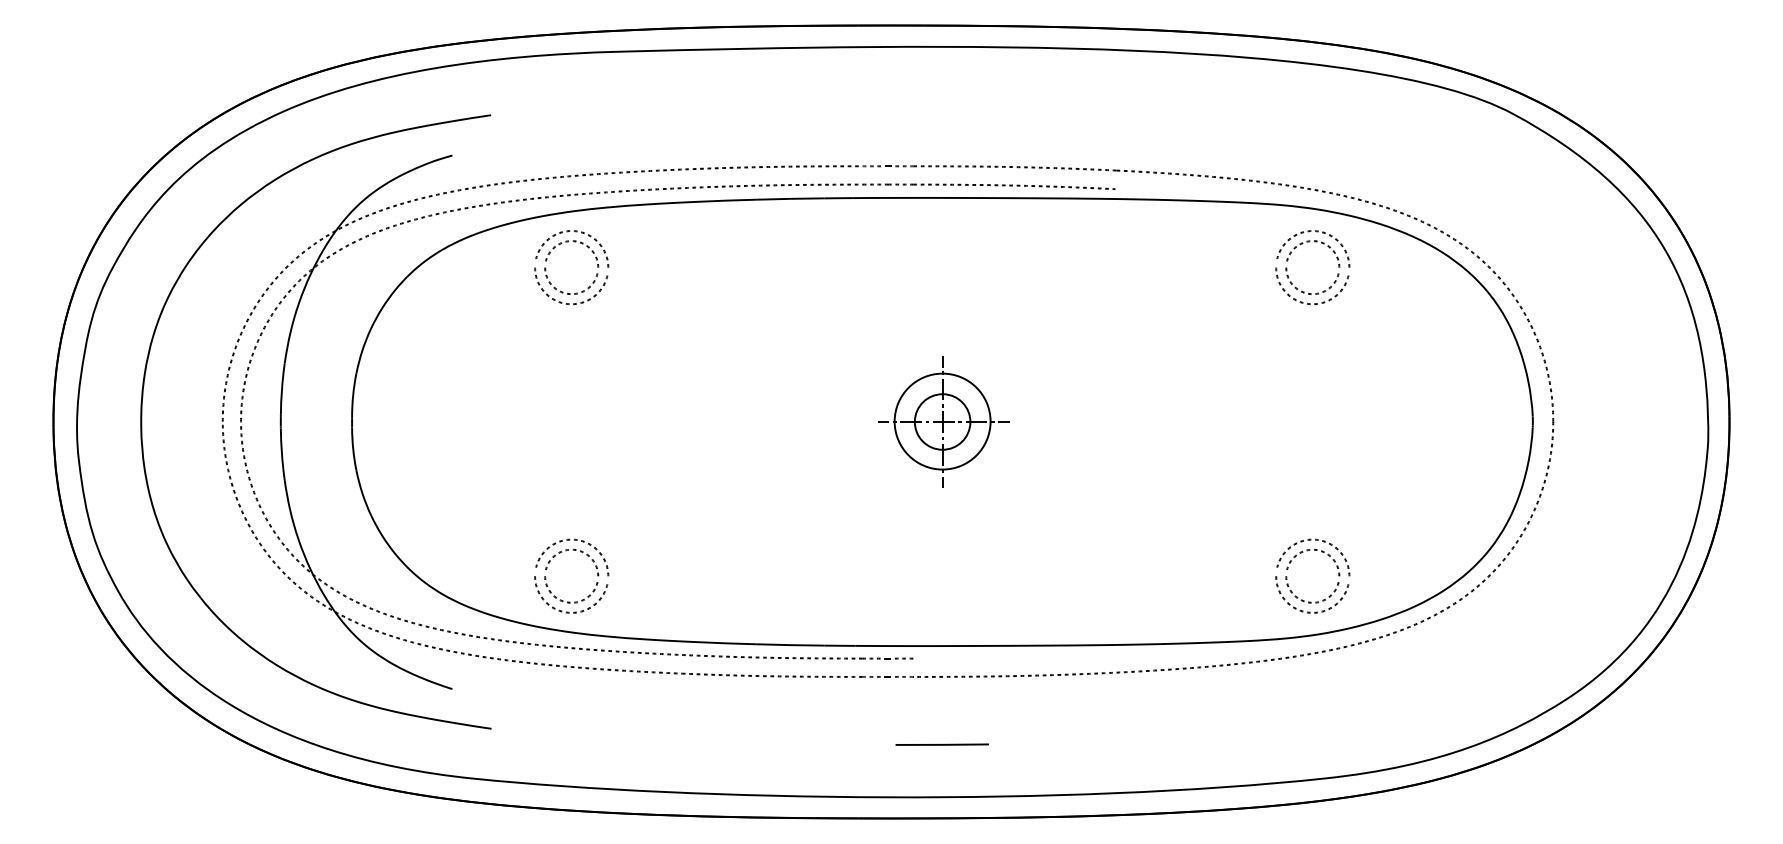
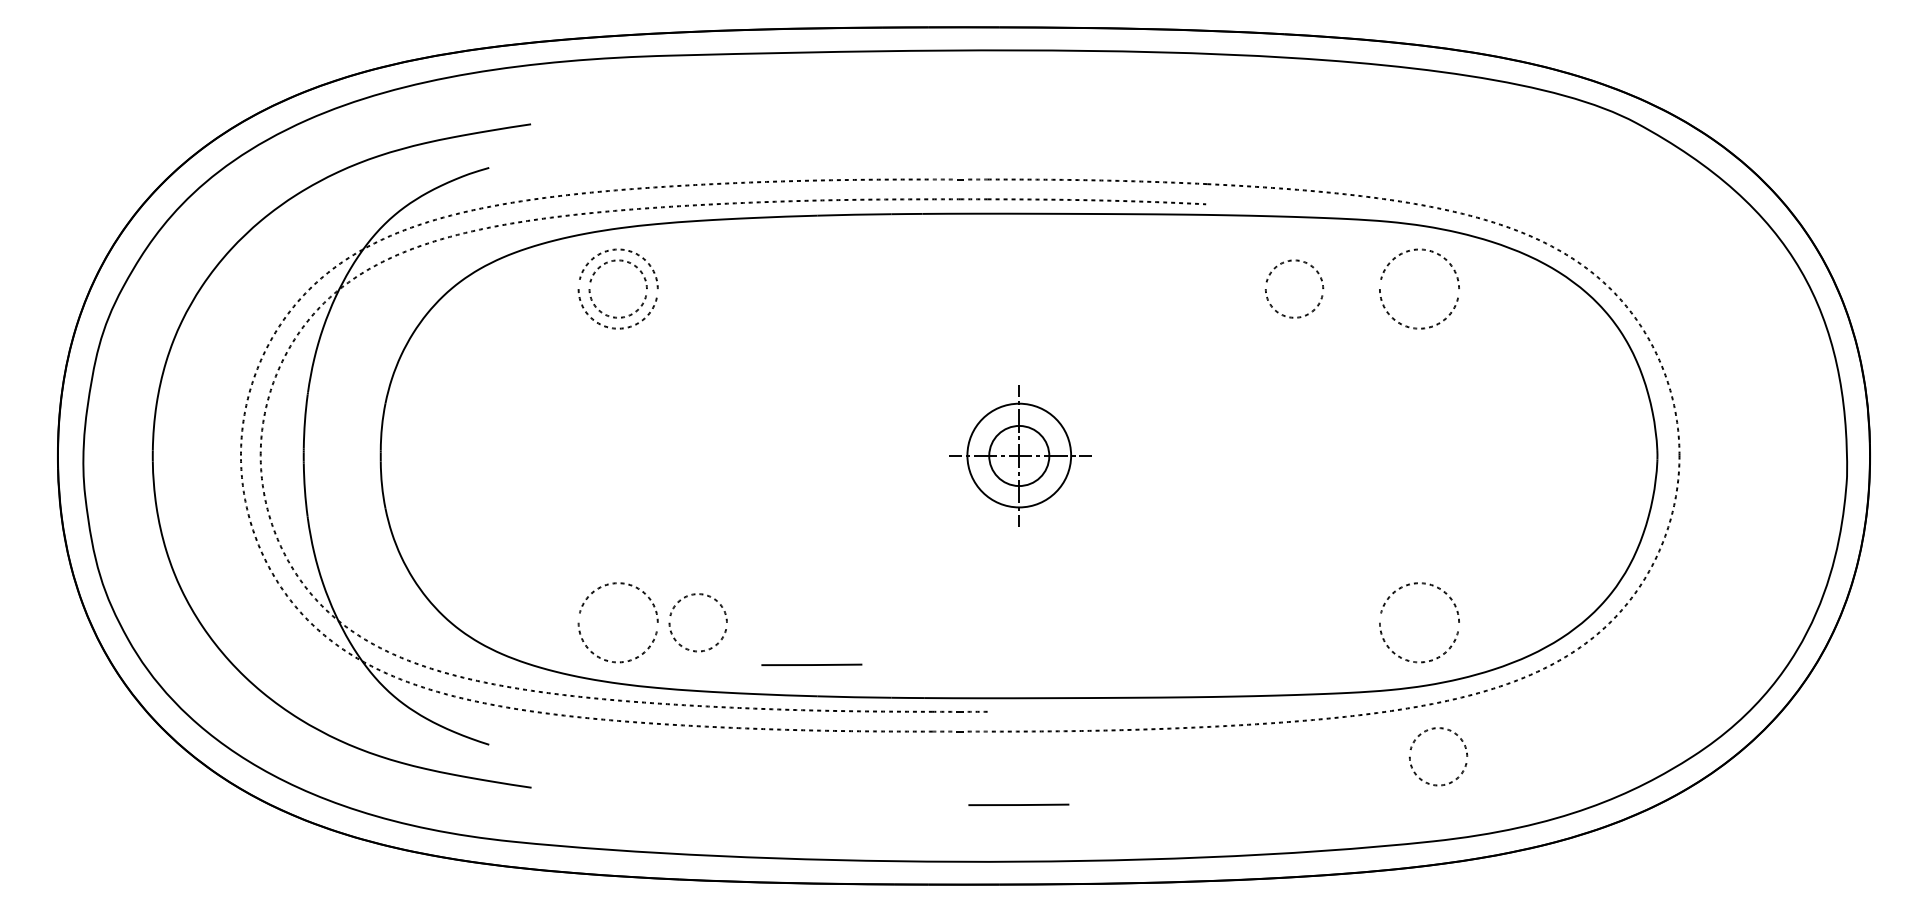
part: (1301, 244) -> (1282, 264), moved
part: (1314, 551) -> (1440, 729), moved
part: (550, 562) -> (675, 607), moved
line: (750, 614) -> (811, 664), added

